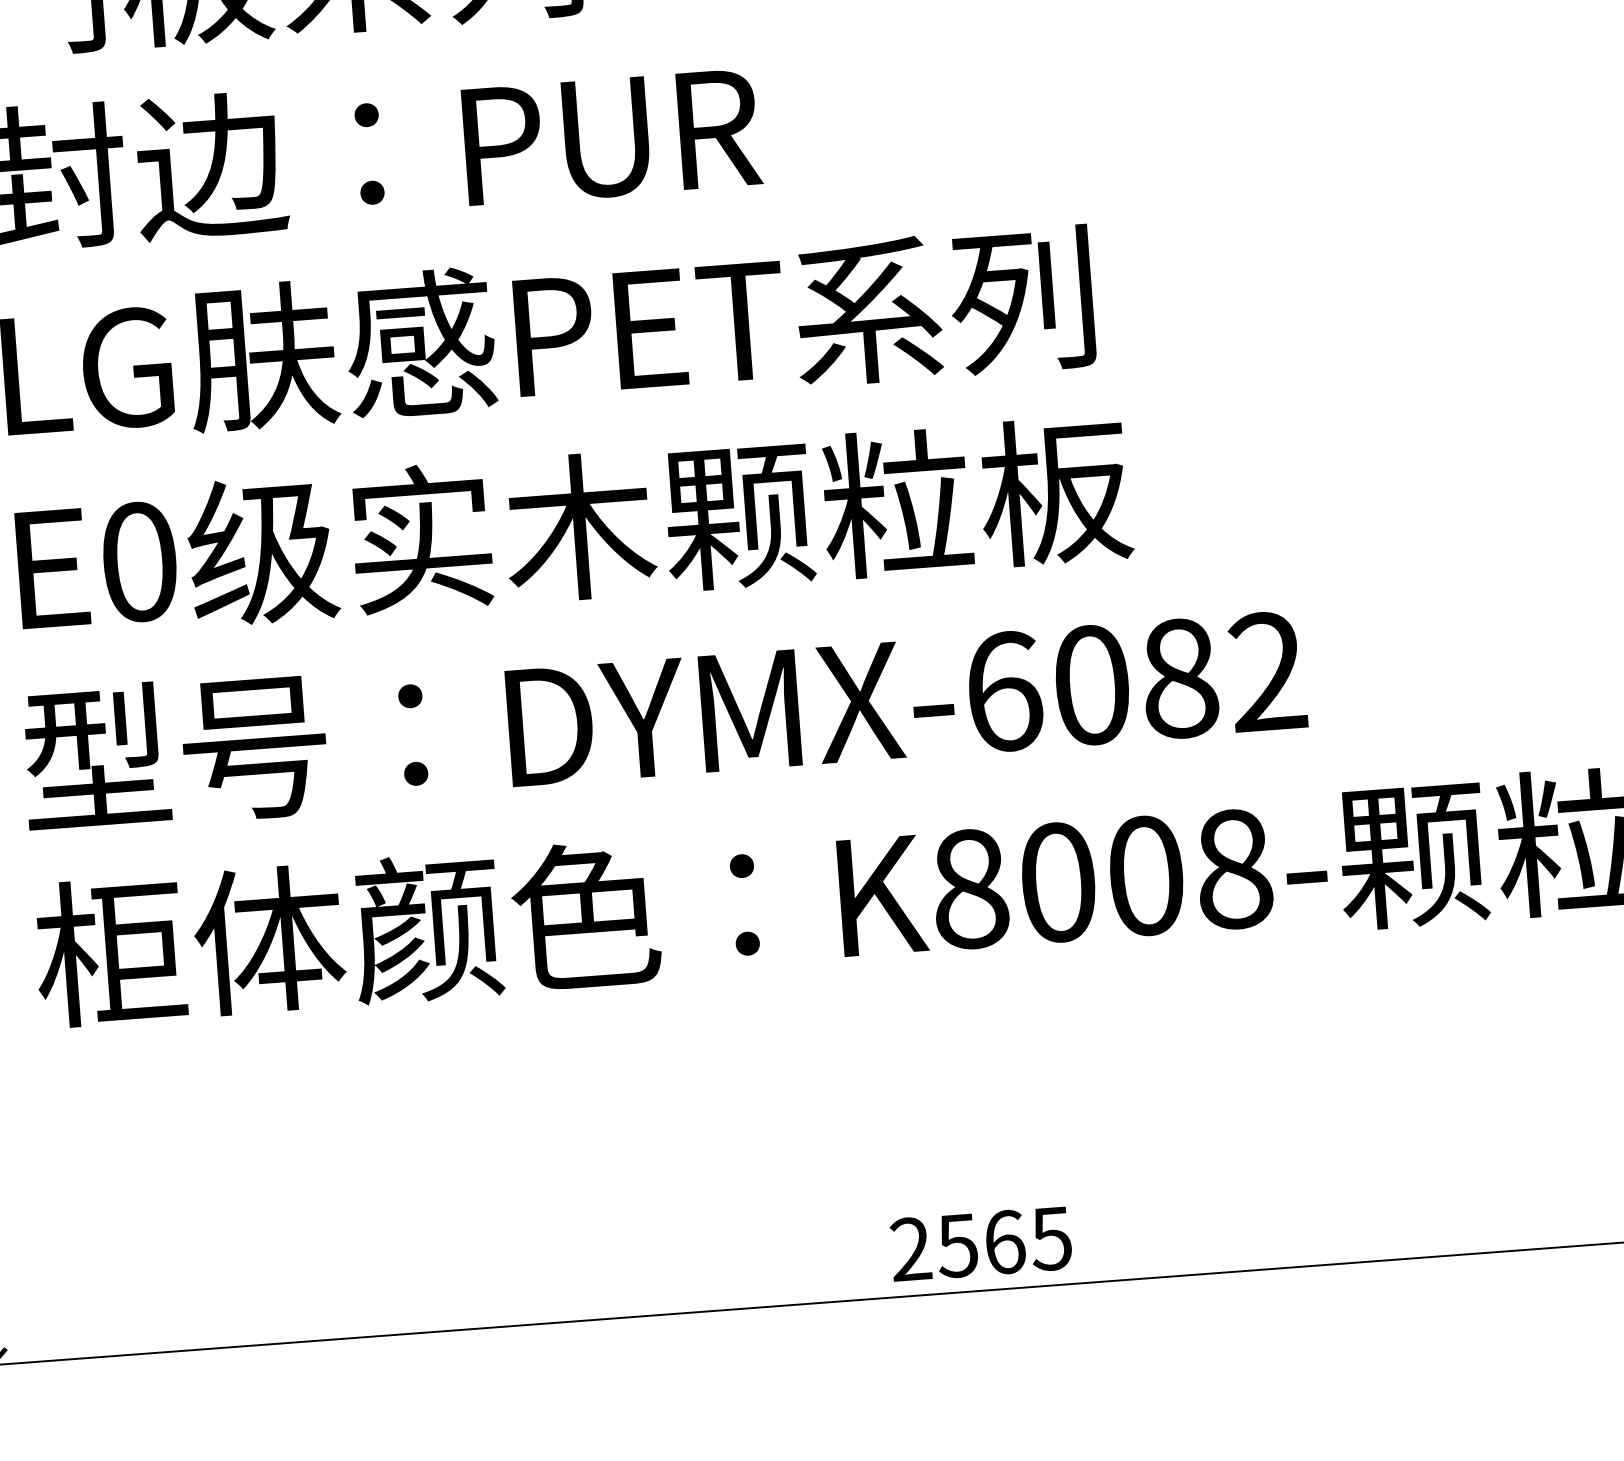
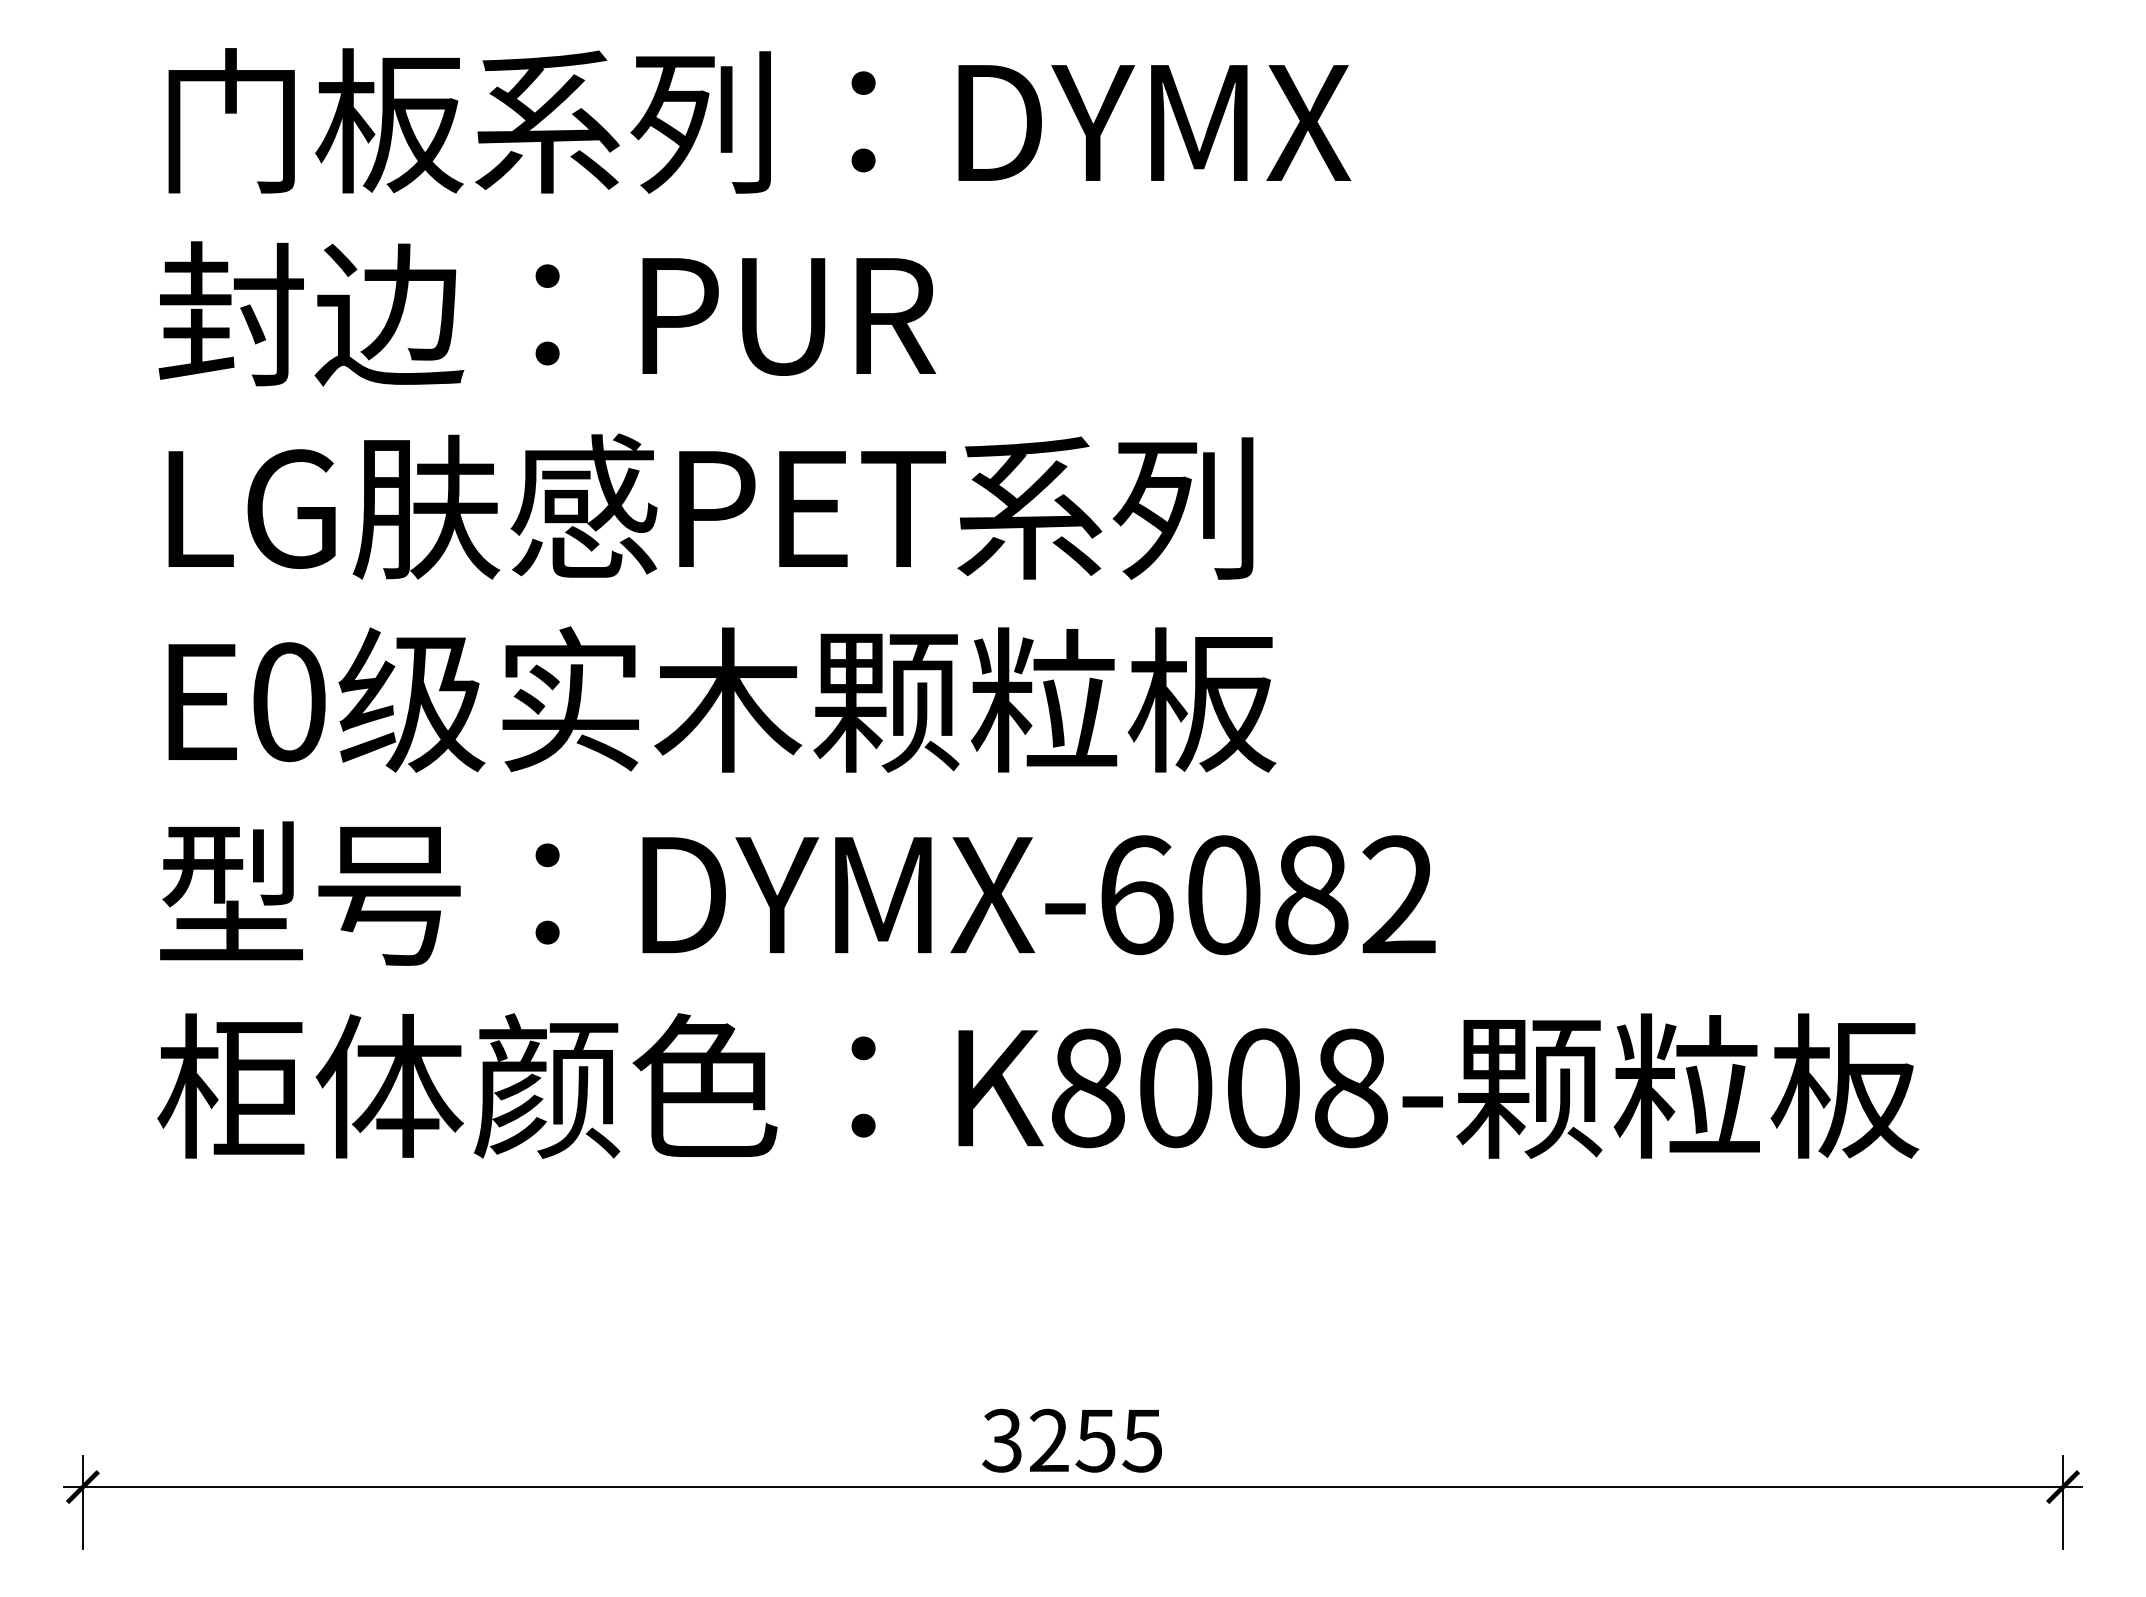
text: (958, 1245) -> (1049, 1440), 2565 -> 3255

